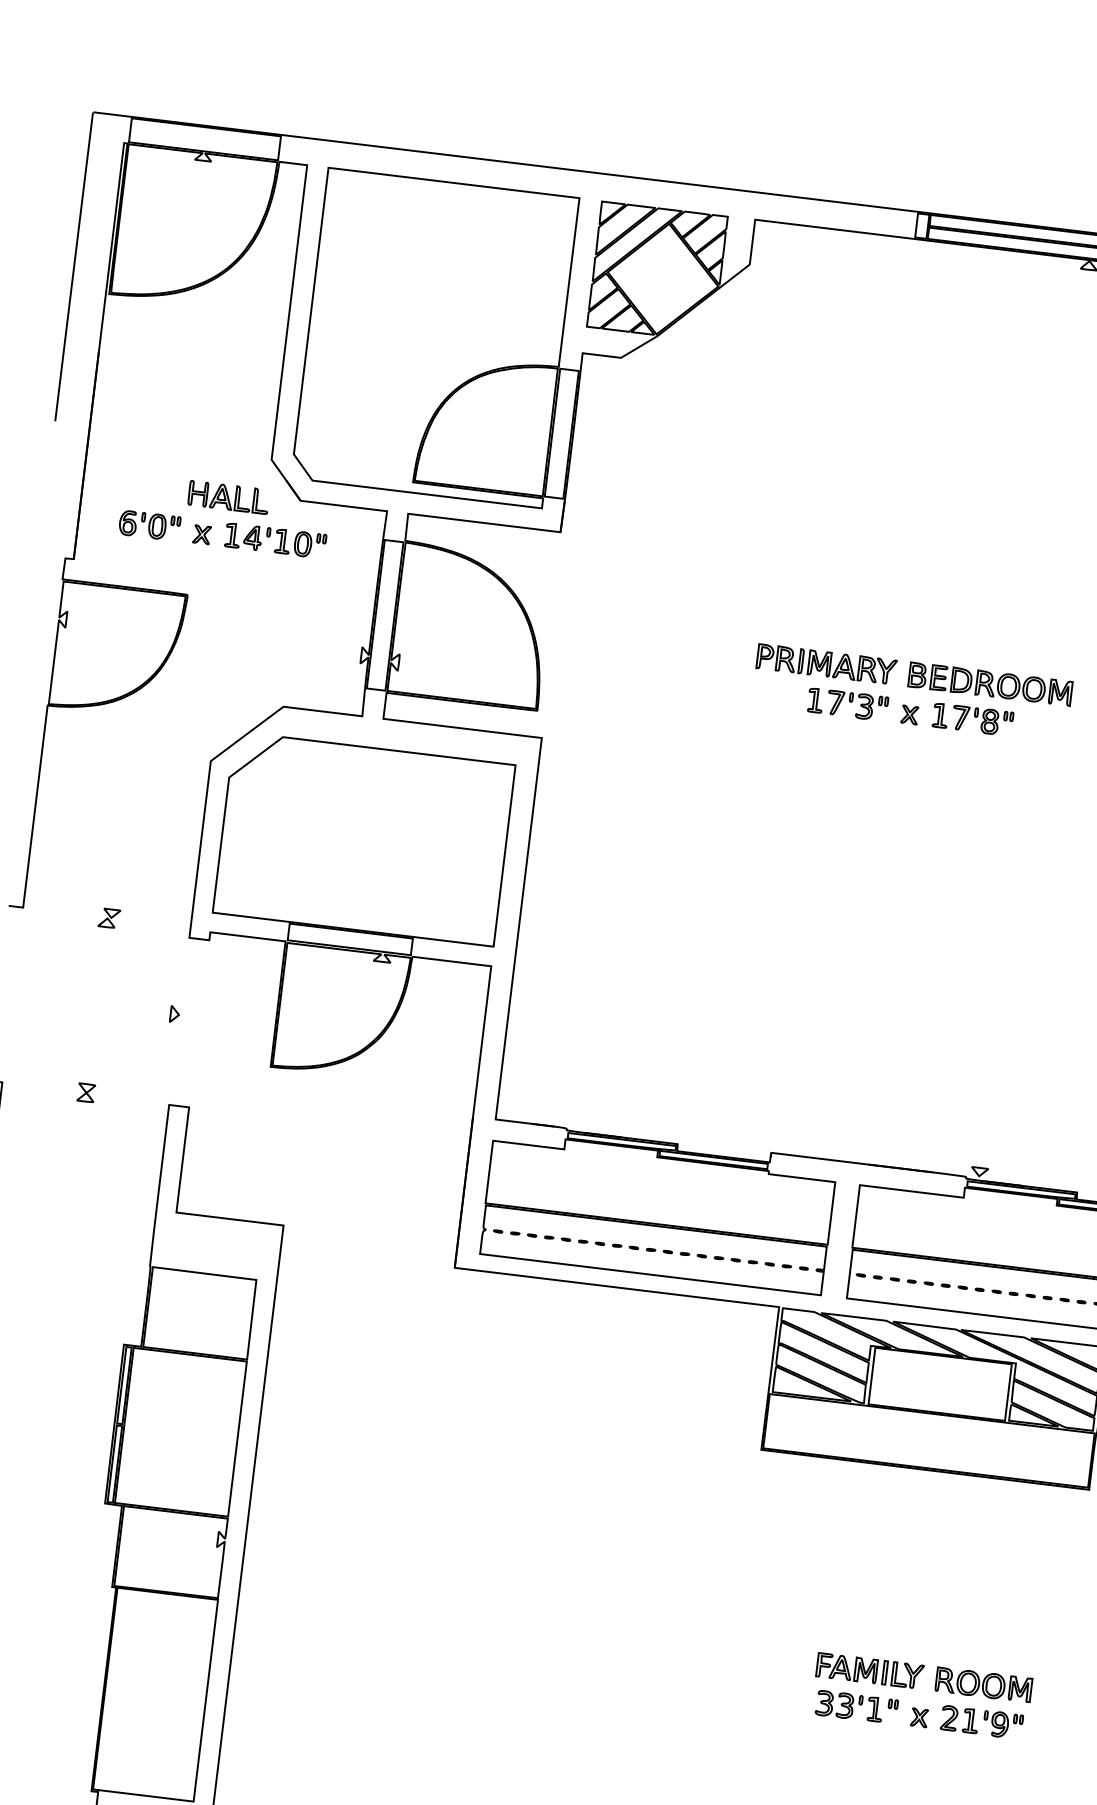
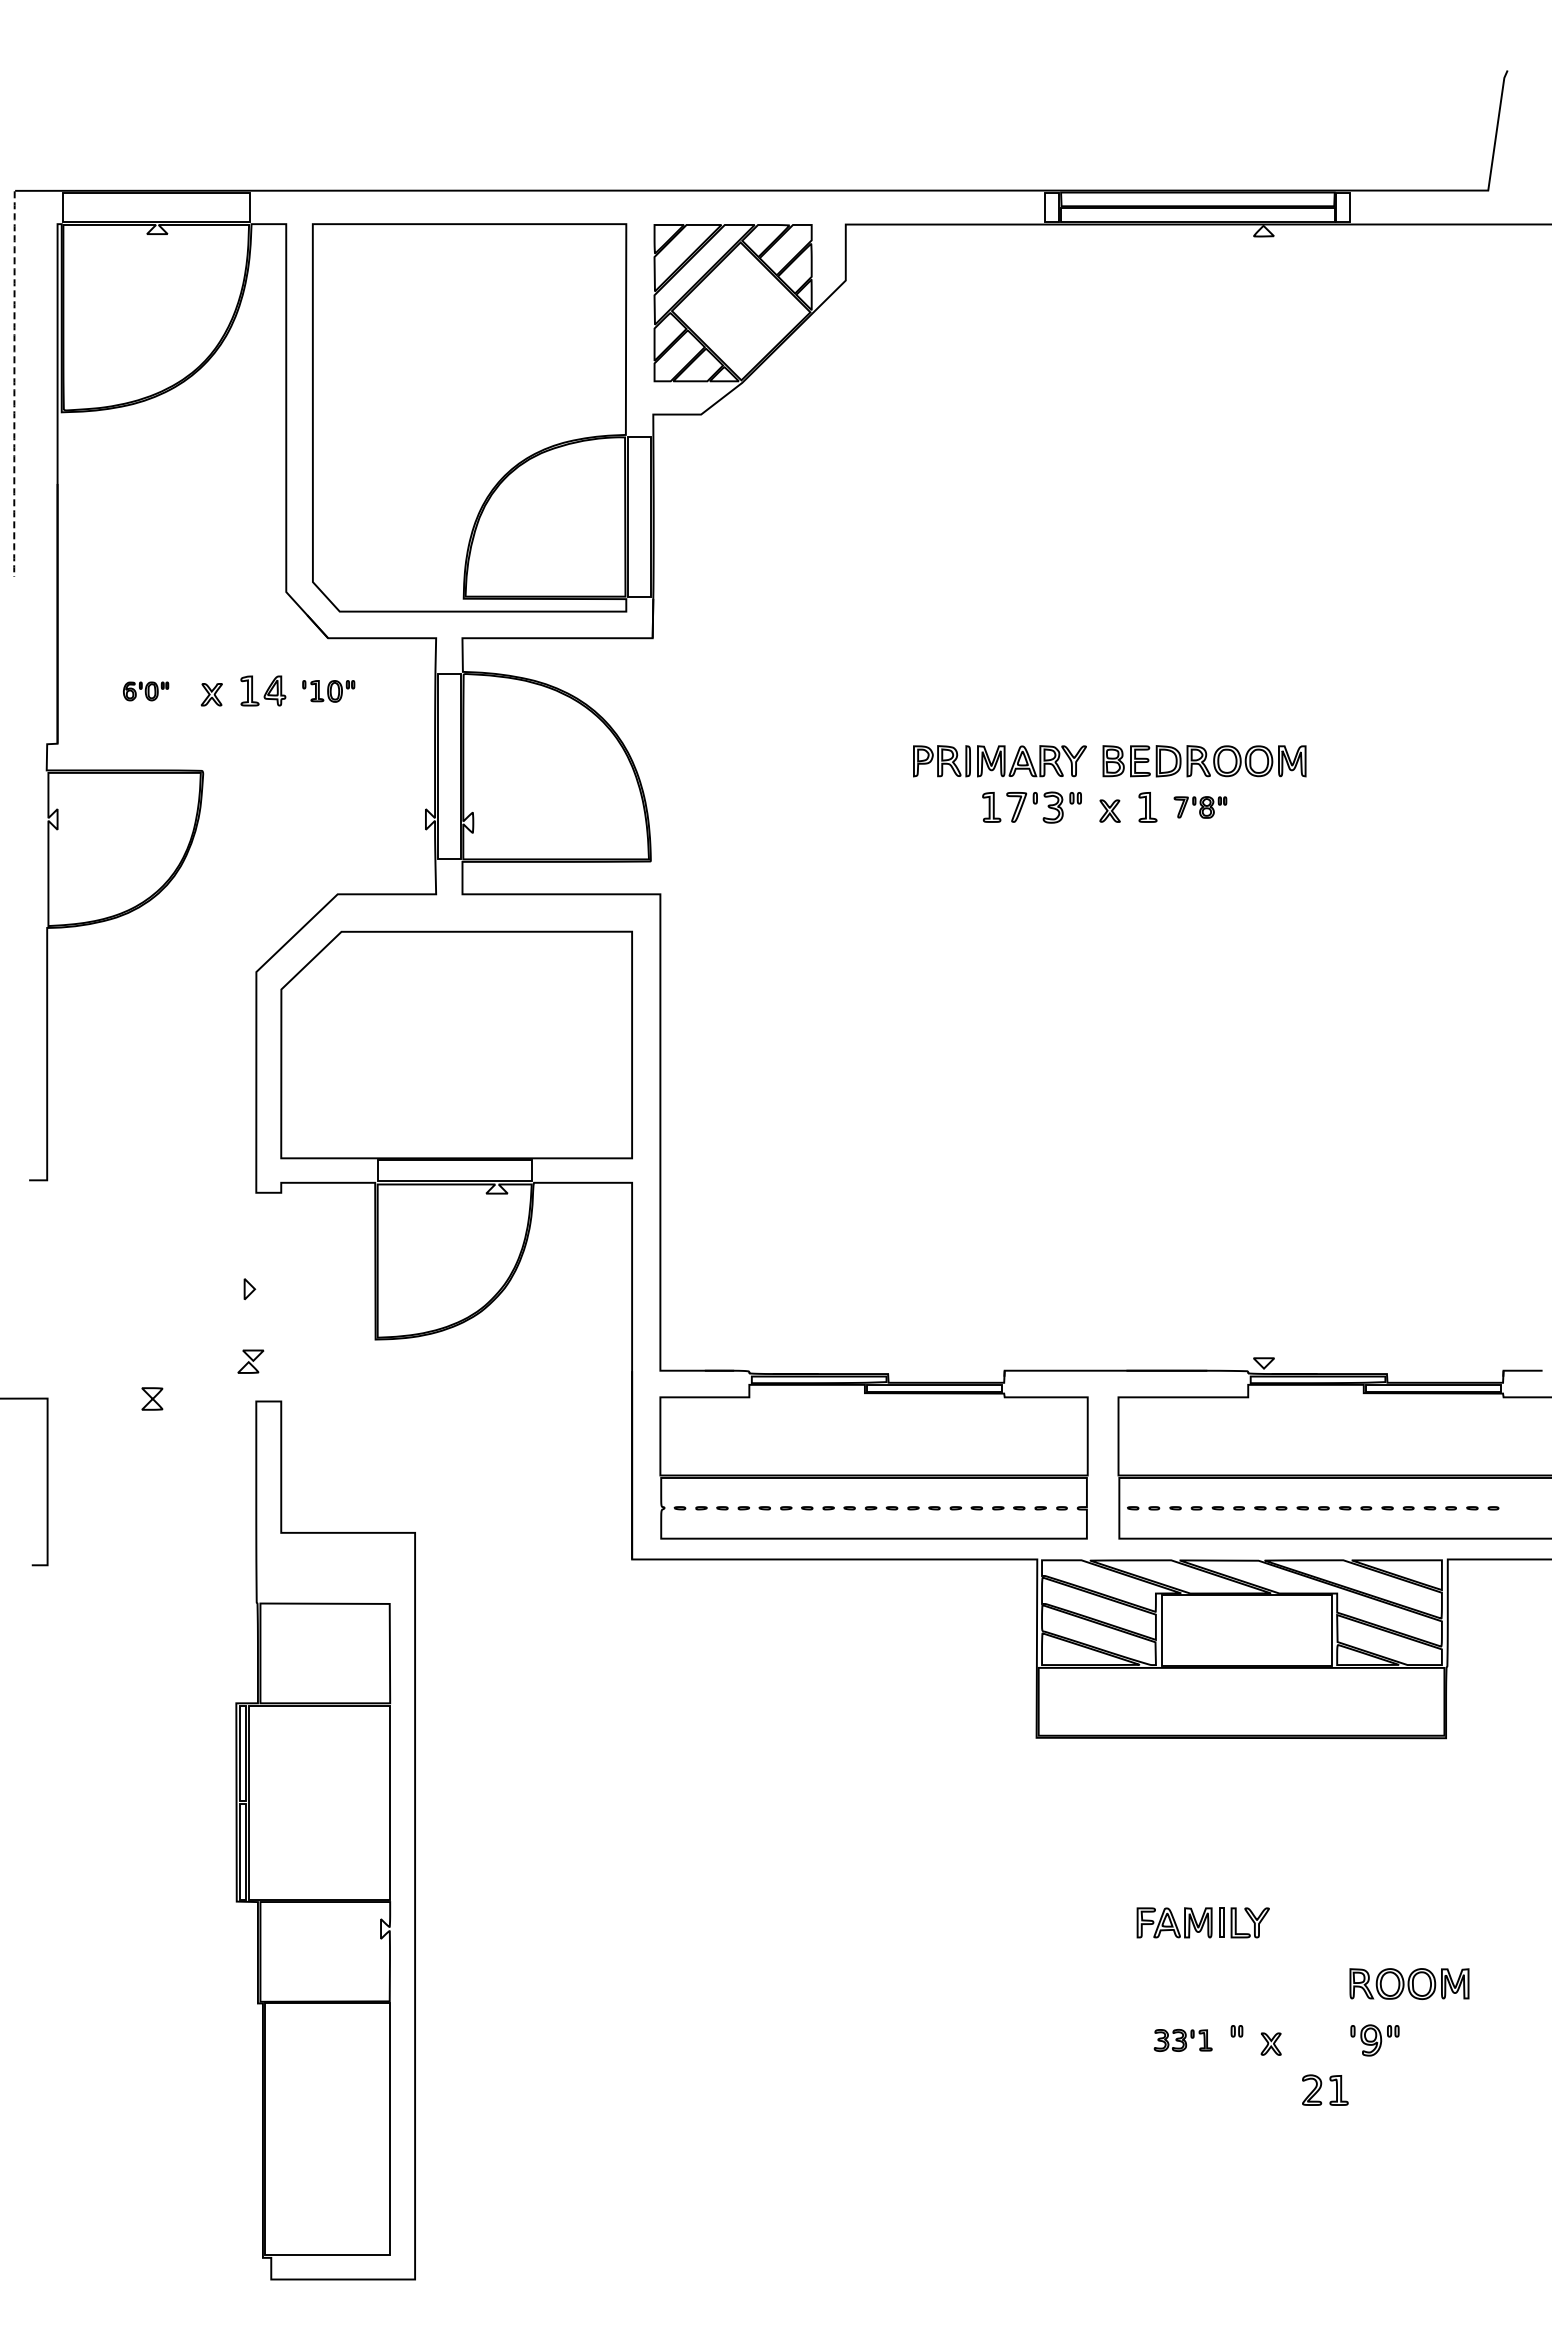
line: (74, 265) -> (14, 382), solid -> dashed
part: (229, 497) -> (239, 644), removed
part: (149, 525) -> (145, 691), size x0.6
part: (295, 543) -> (328, 691), size x0.7
part: (982, 720) -> (1200, 807), size x0.7
part: (109, 918) -> (250, 1361), moved
part: (869, 1670) -> (1202, 1922), moved
part: (983, 1684) -> (1409, 1983), moved
part: (848, 1706) -> (1182, 2040), size x0.7
part: (960, 1718) -> (1325, 2089), moved

